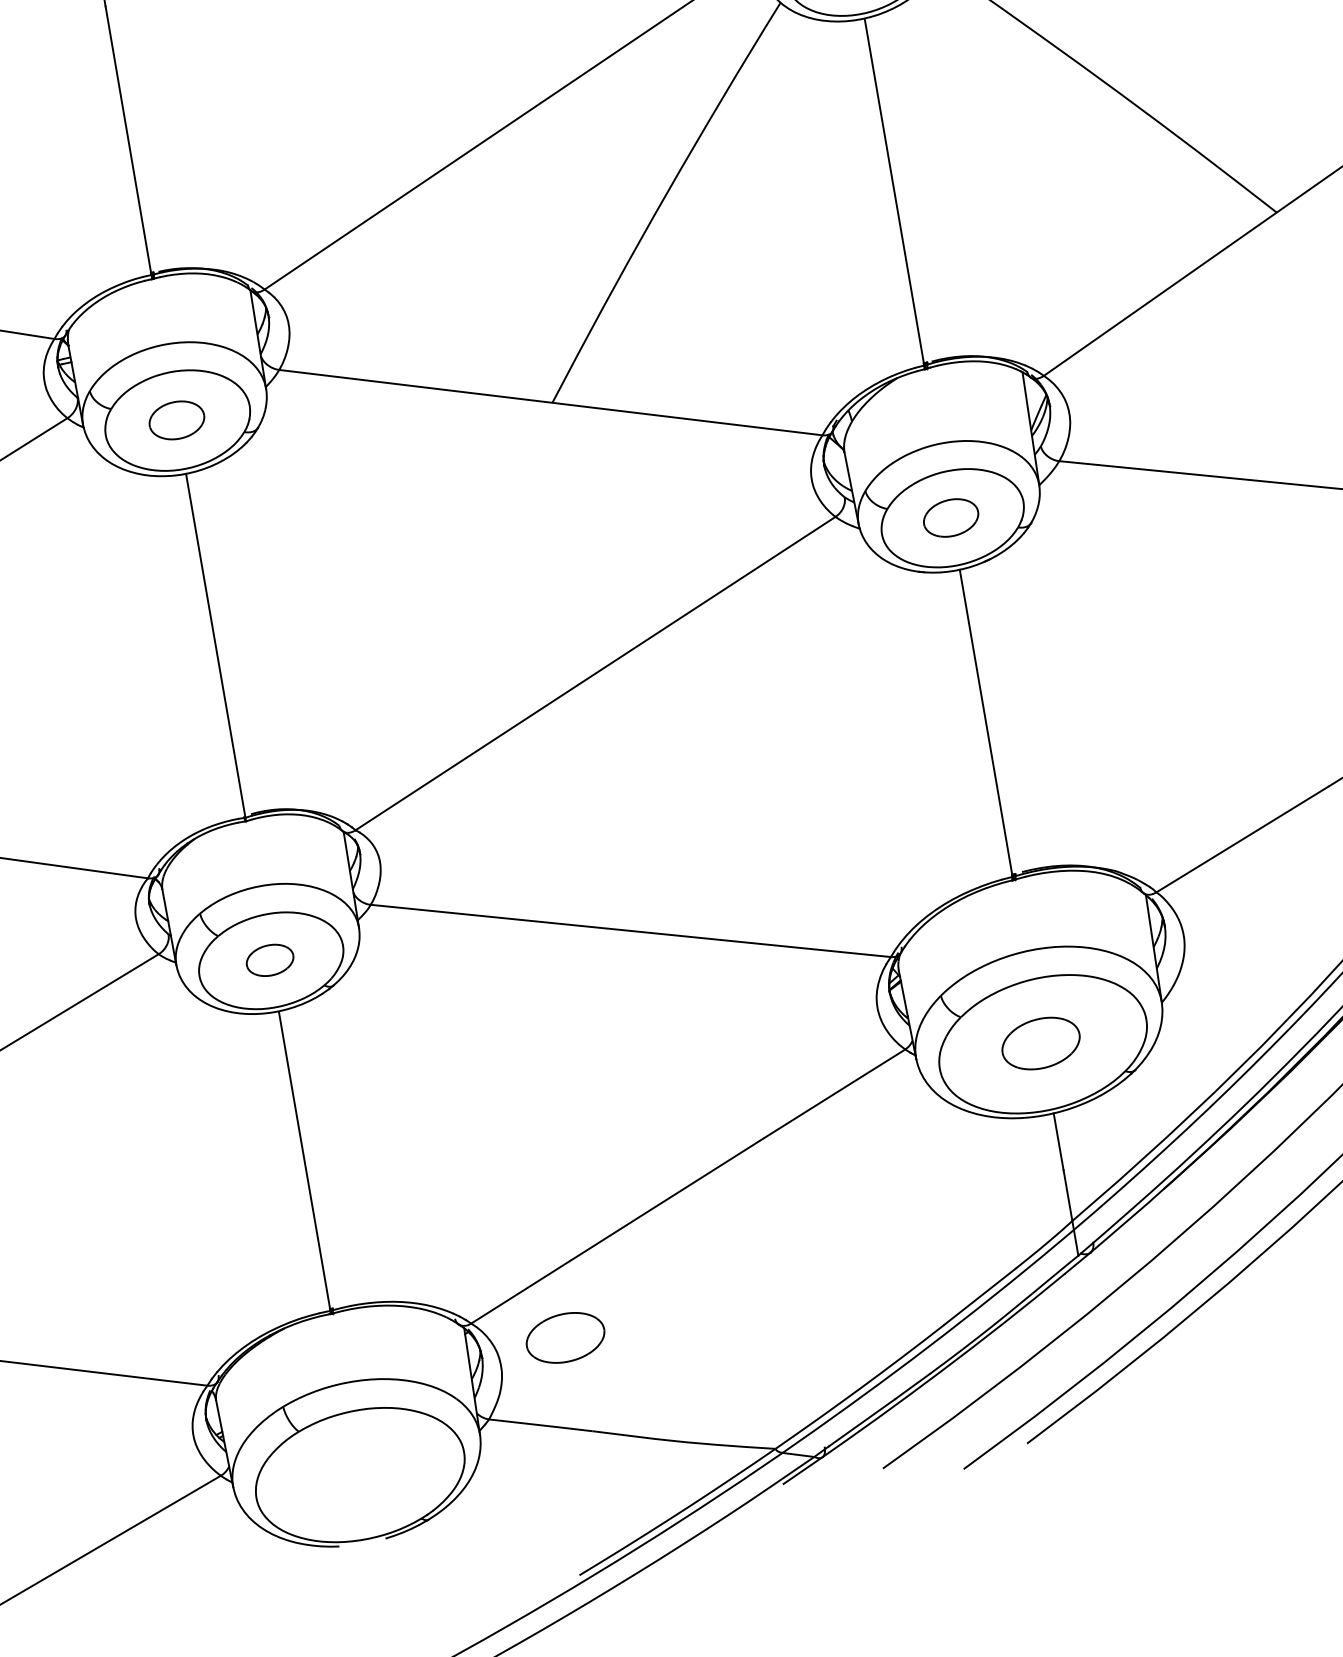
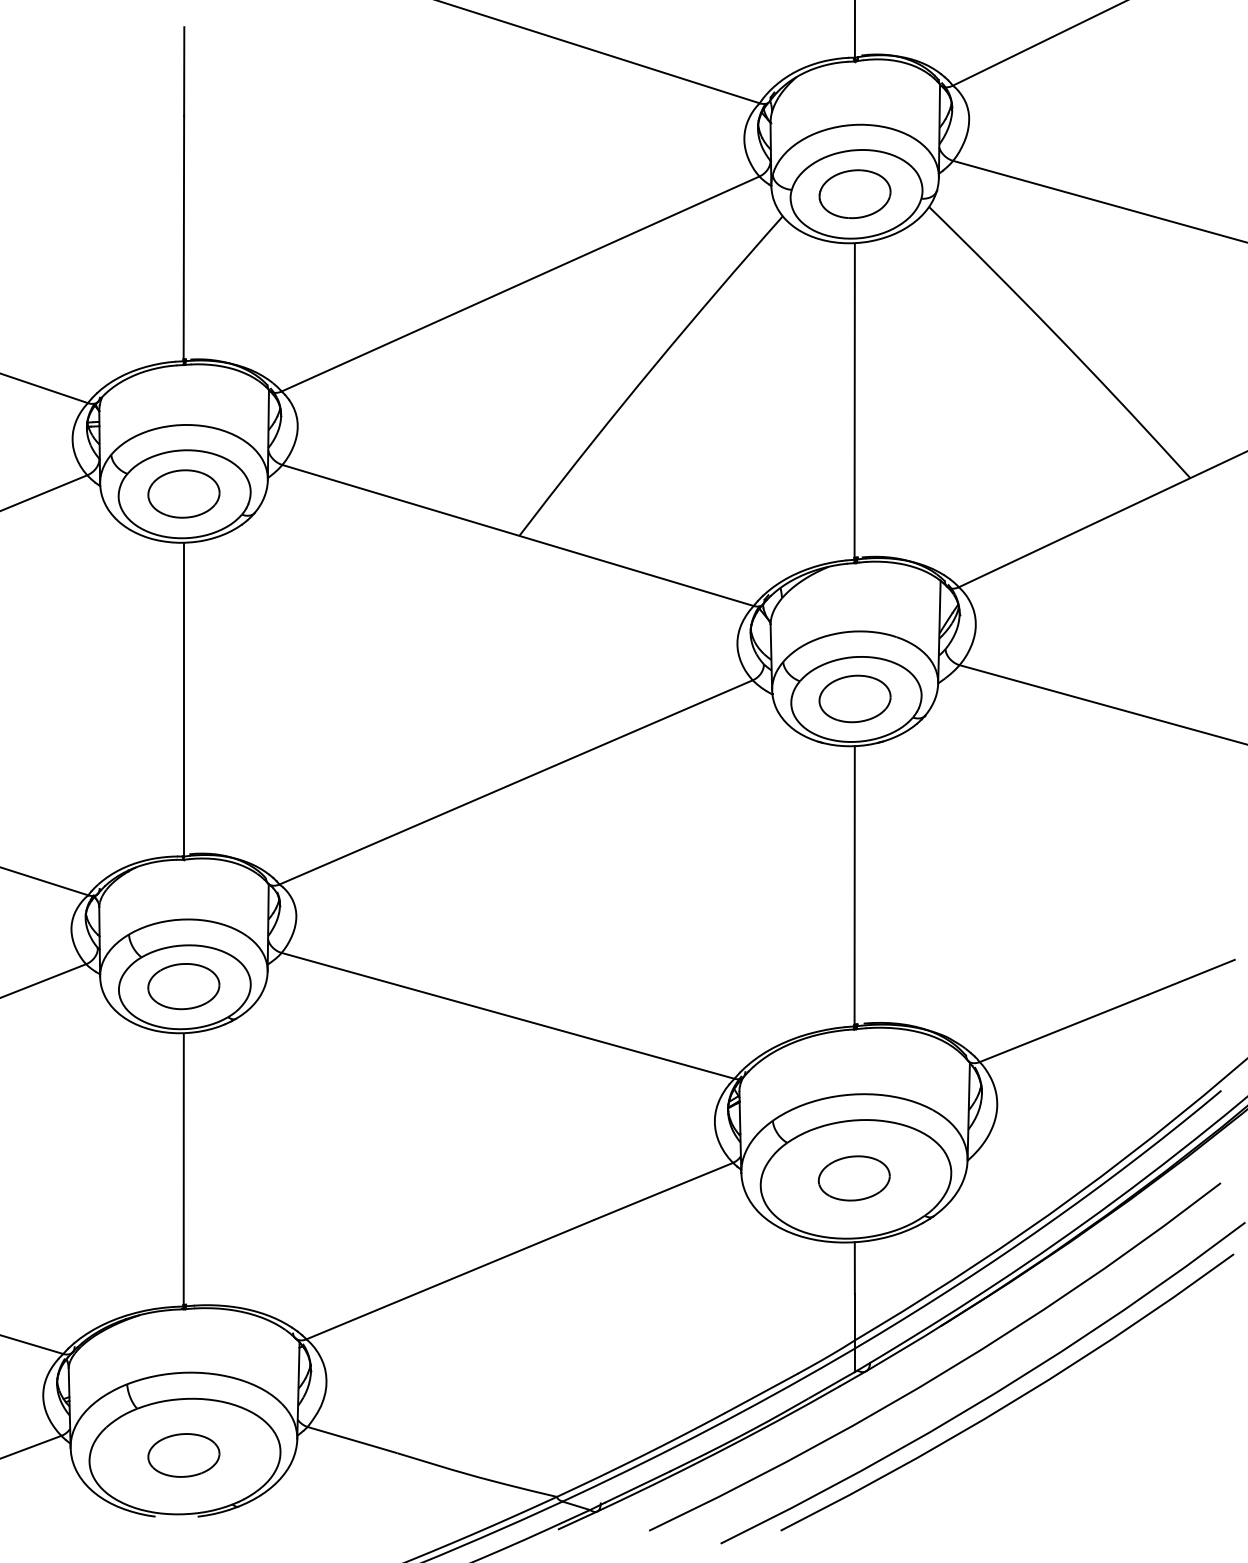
part: (176, 419) -> (183, 493), size x1.43
part: (950, 517) -> (854, 698), size x1.43
part: (269, 960) -> (183, 986), size x1.67
part: (565, 1338) -> (183, 1455), moved

